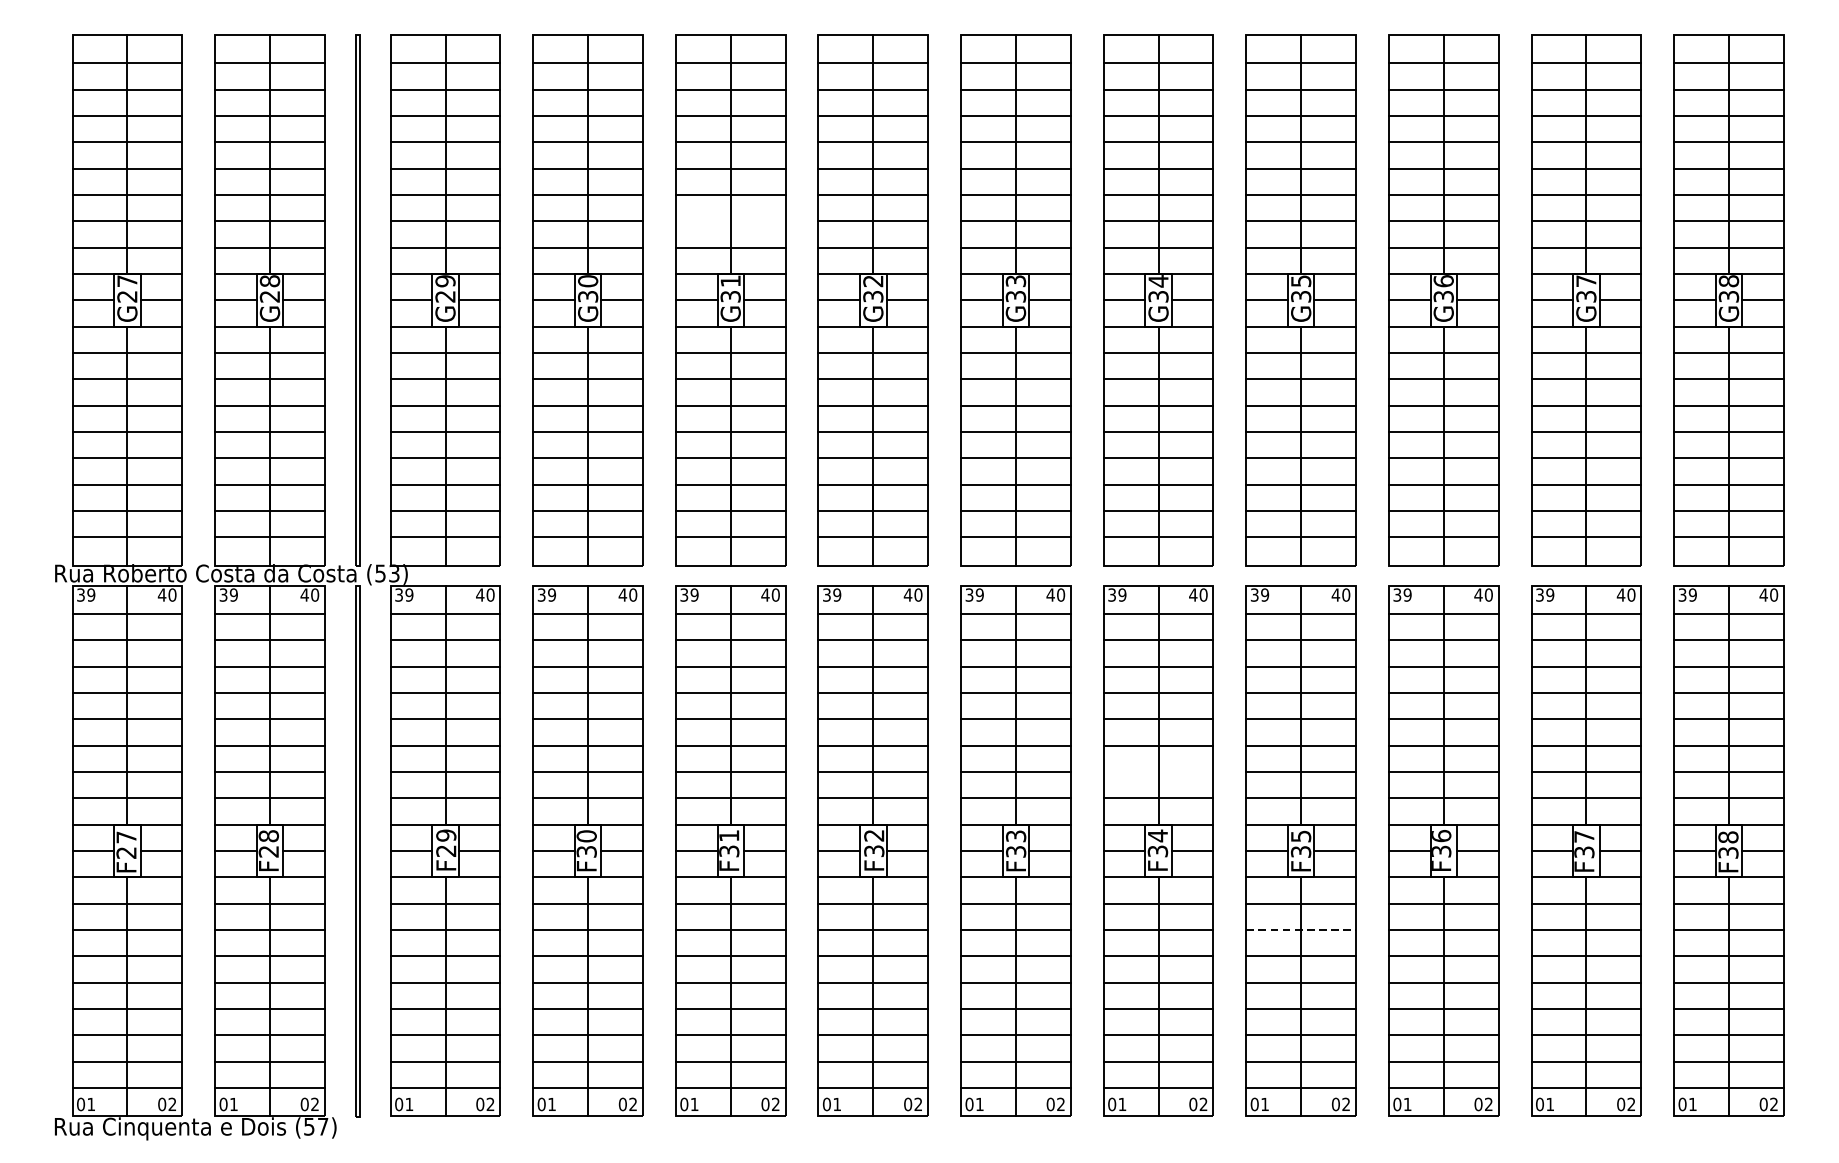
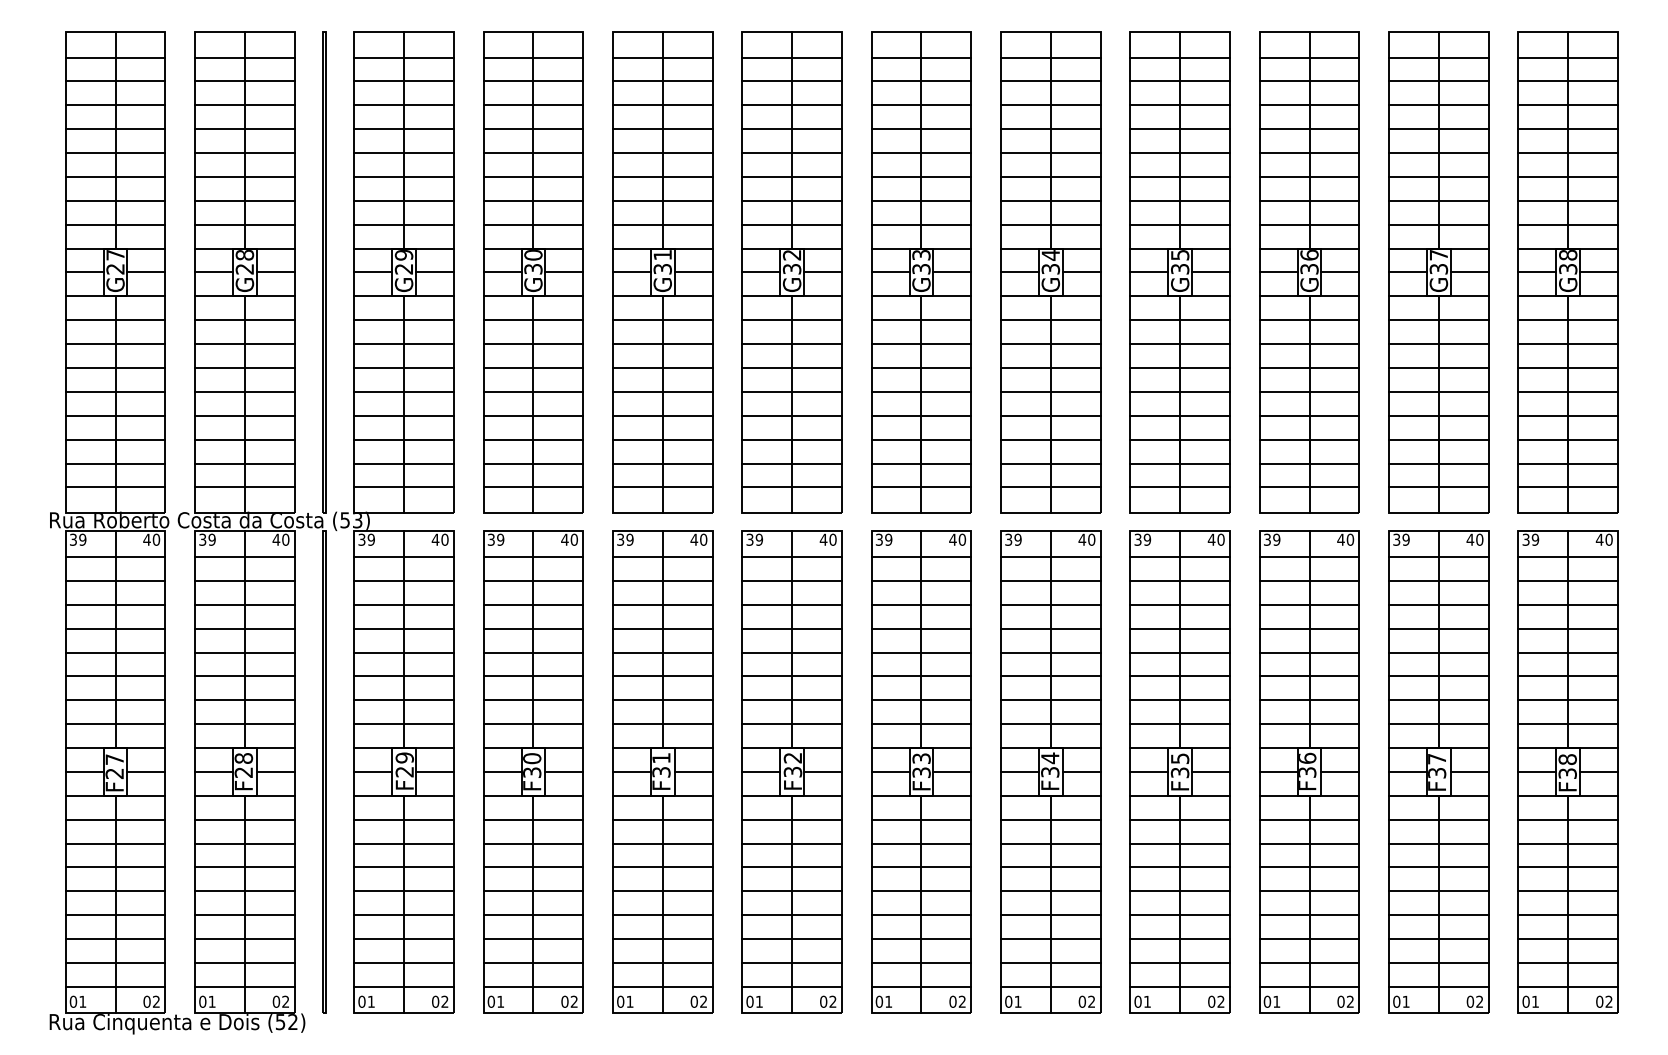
line: (730, 220) -> (662, 200), added
line: (1158, 772) -> (1050, 700), added
line: (1301, 929) -> (1180, 843), dashed -> solid
text: (322, 1126) -> (292, 1021), (57) -> (52)

